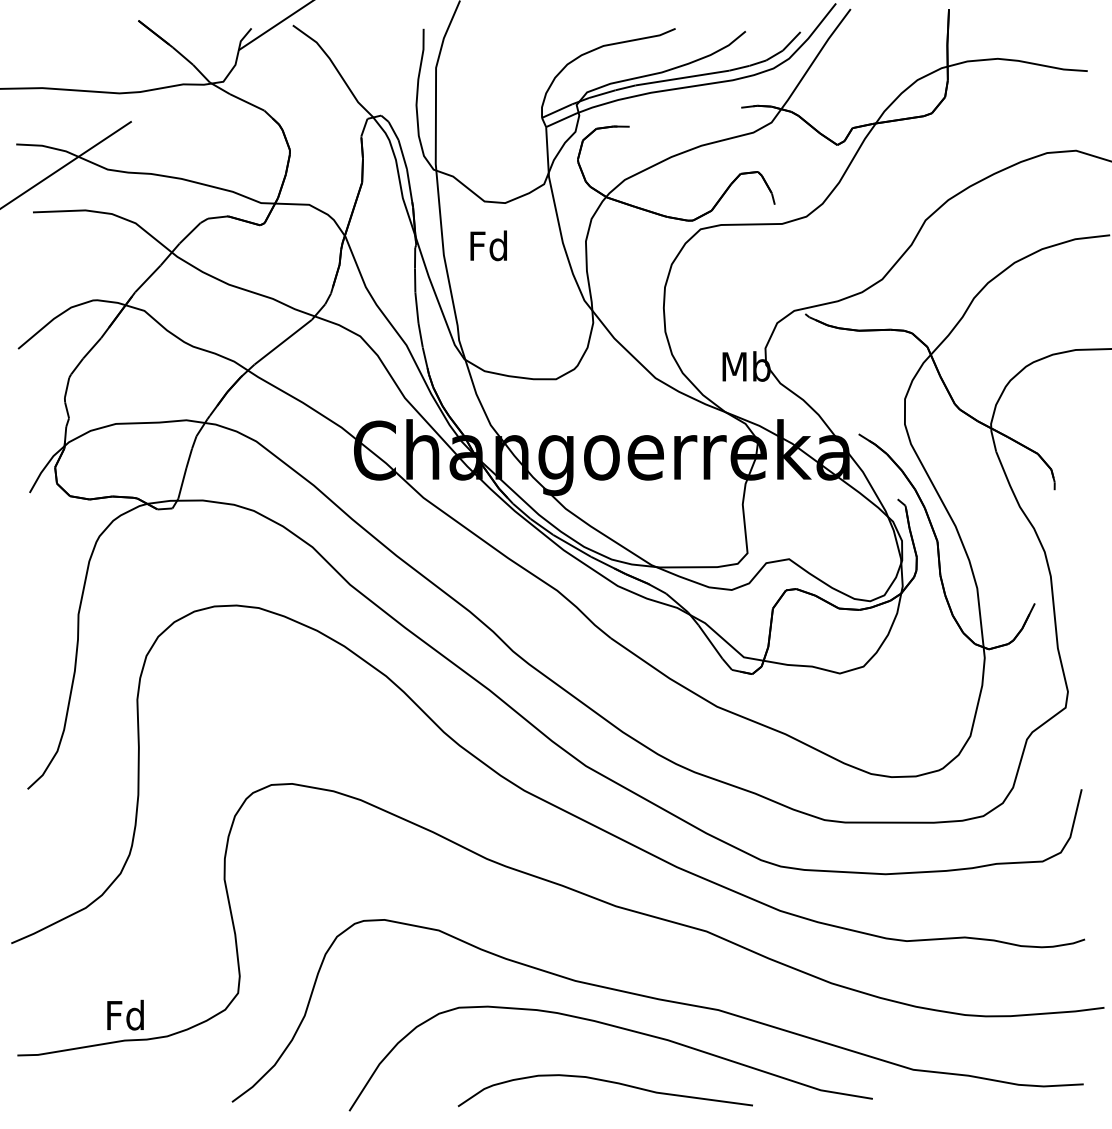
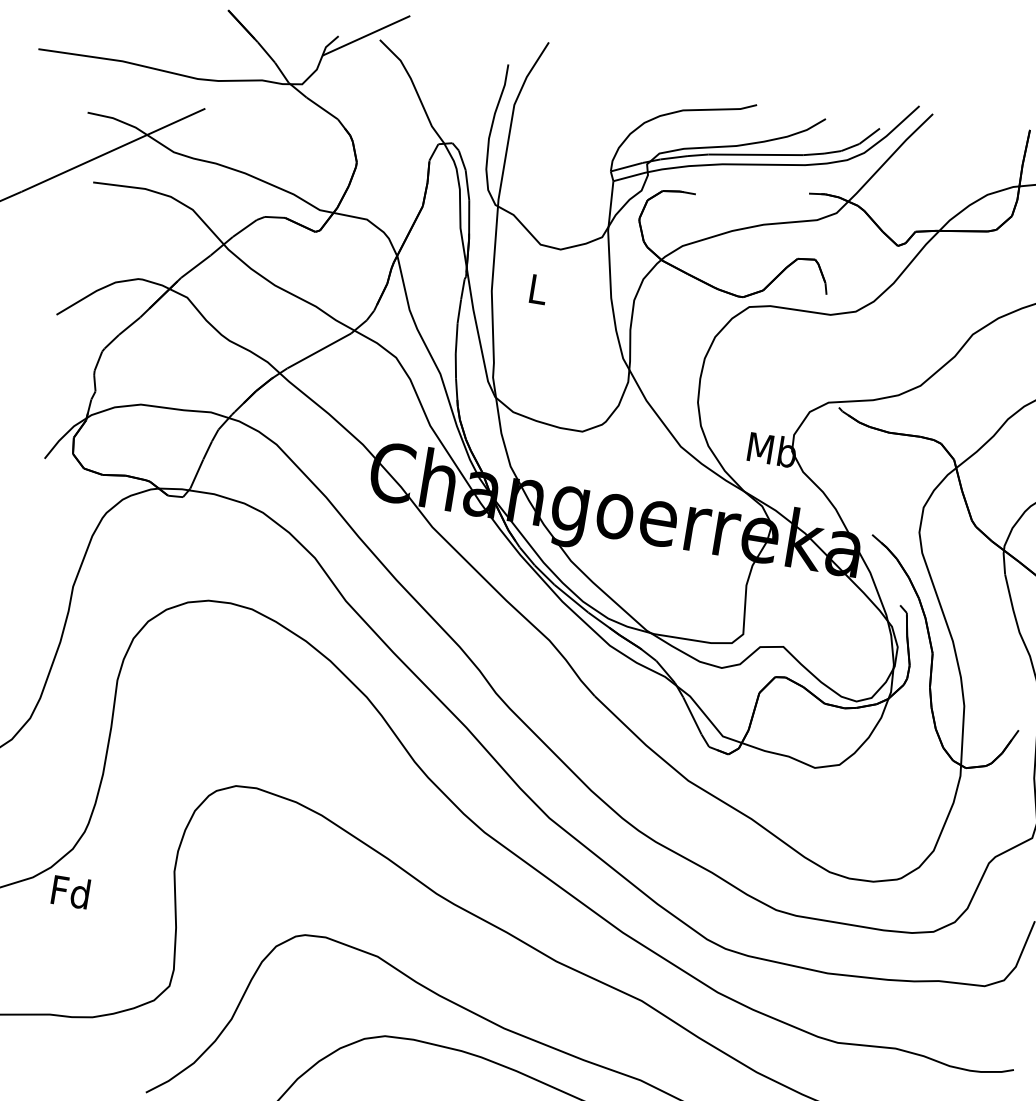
text: (488, 245) -> (537, 288), Fd -> L
text: (125, 1014) -> (70, 891), moved

